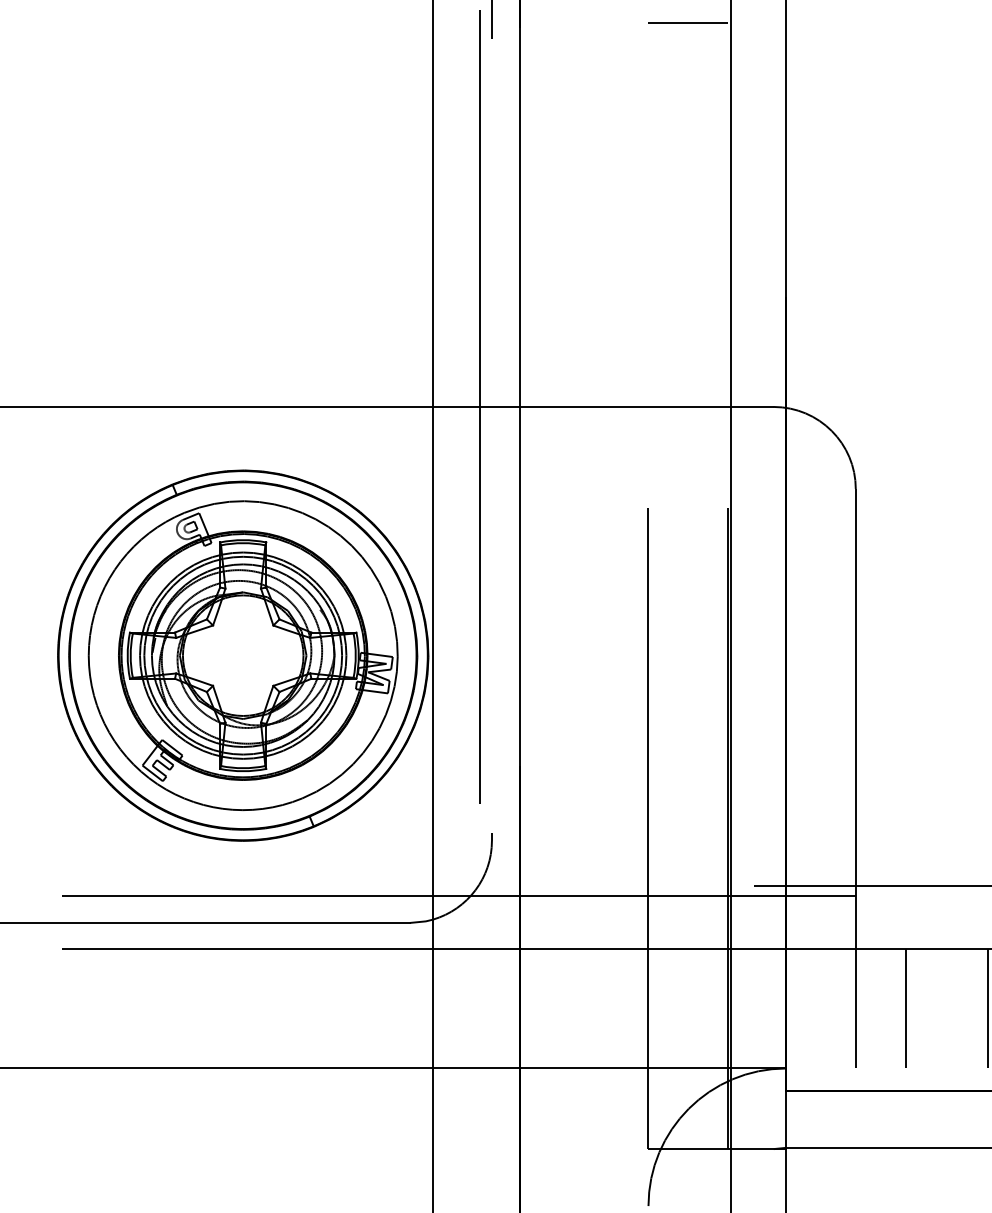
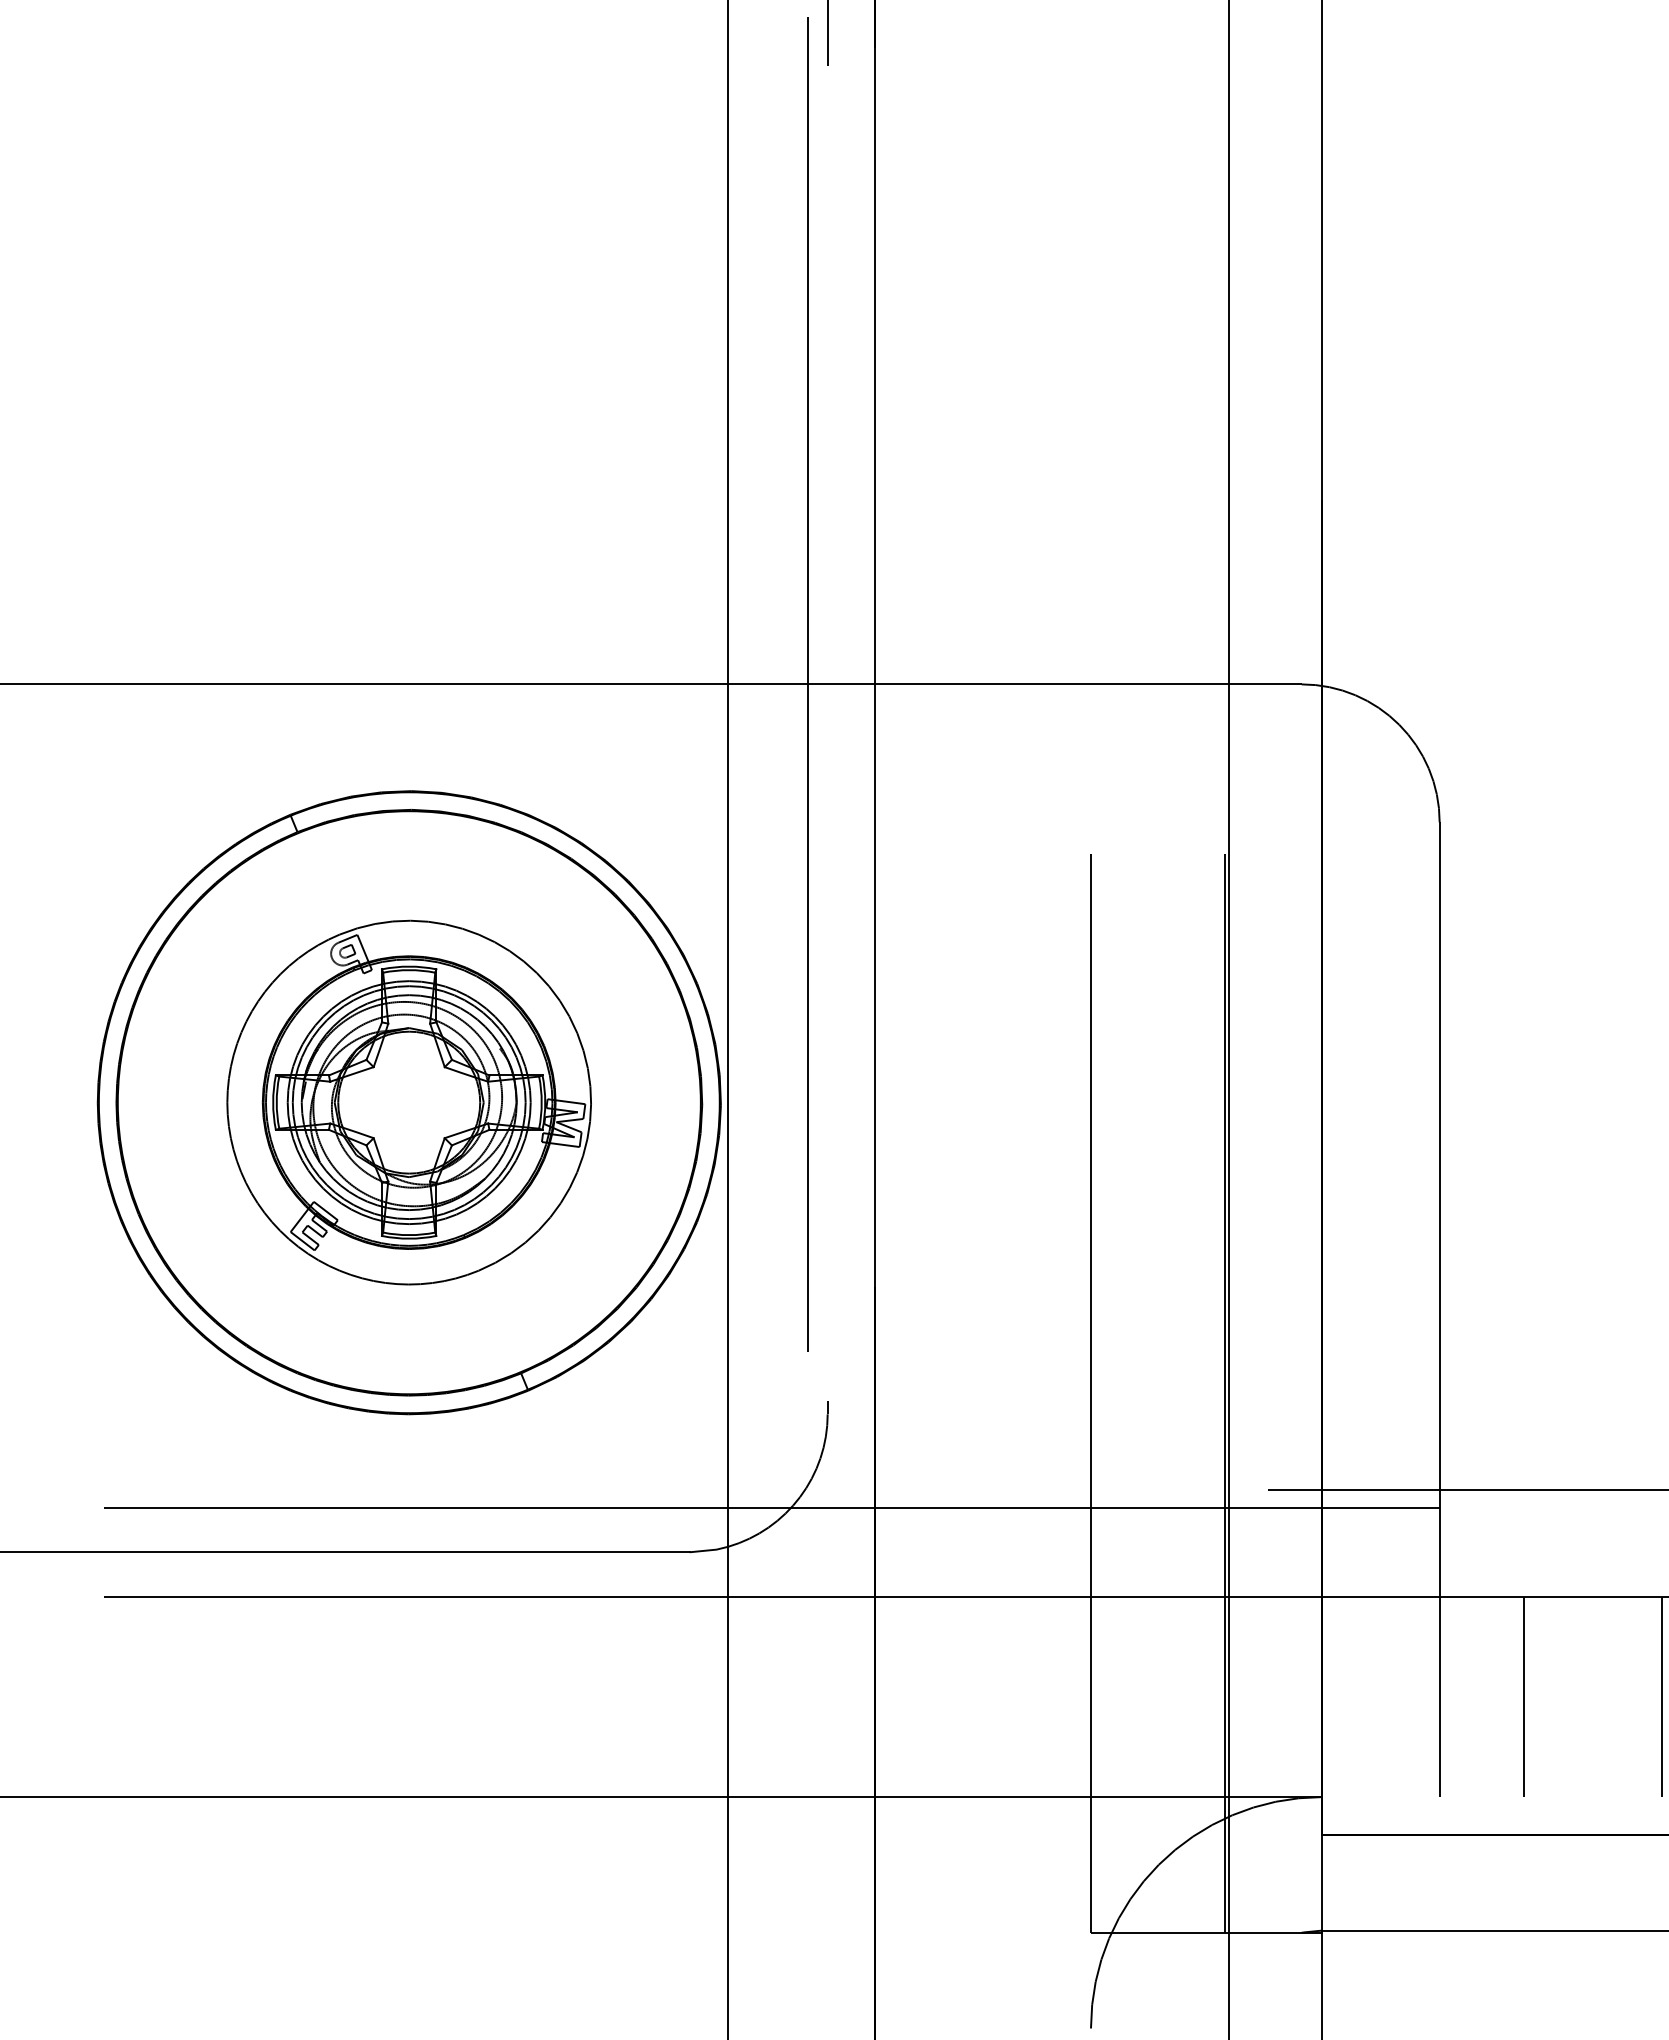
line: (687, 22) -> (1156, 37), removed
part: (242, 655) -> (408, 1102), size x0.7

